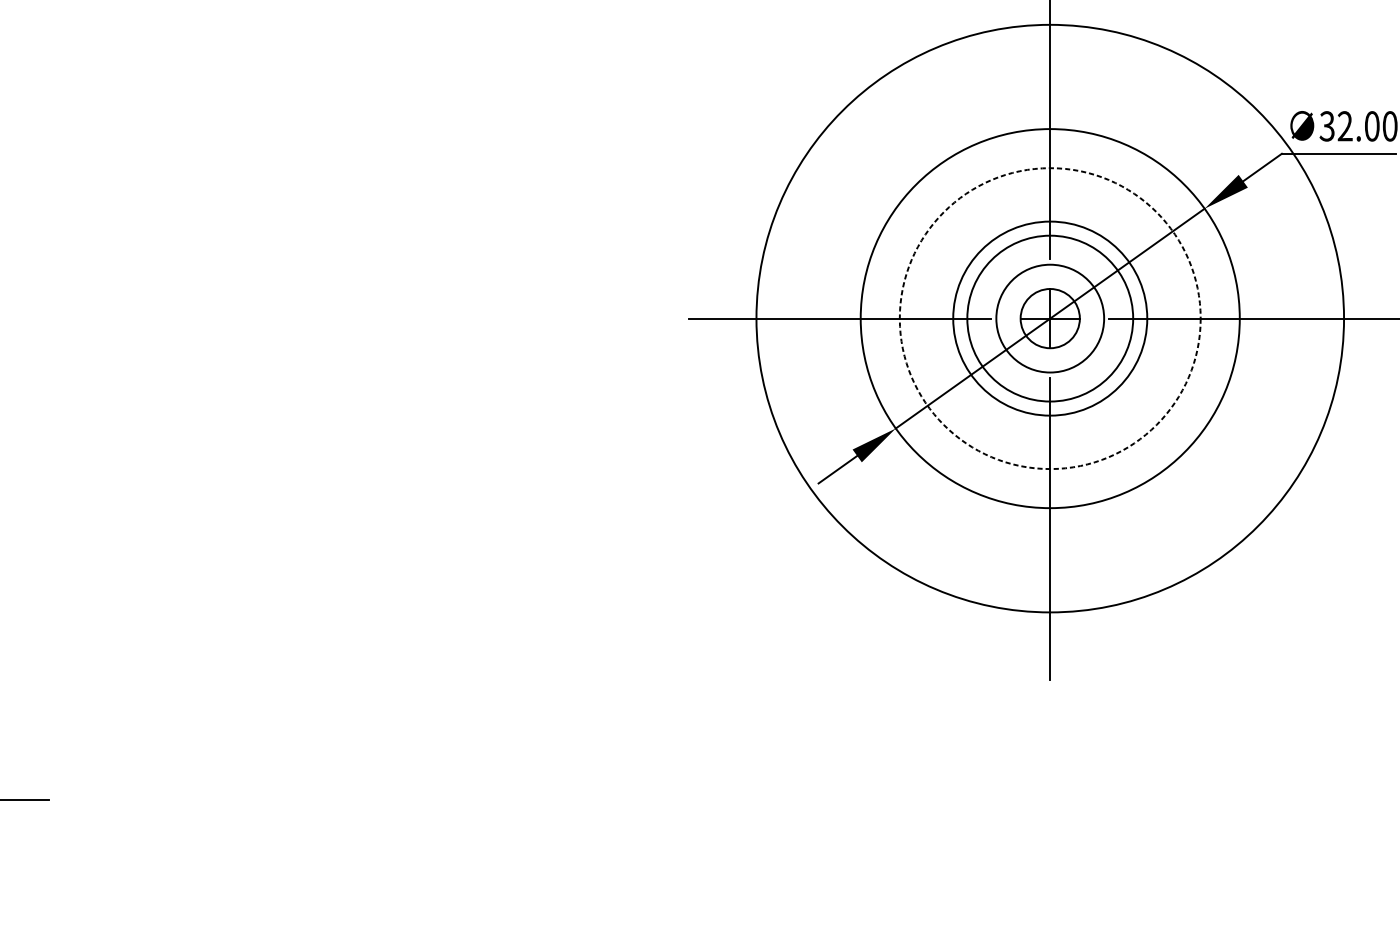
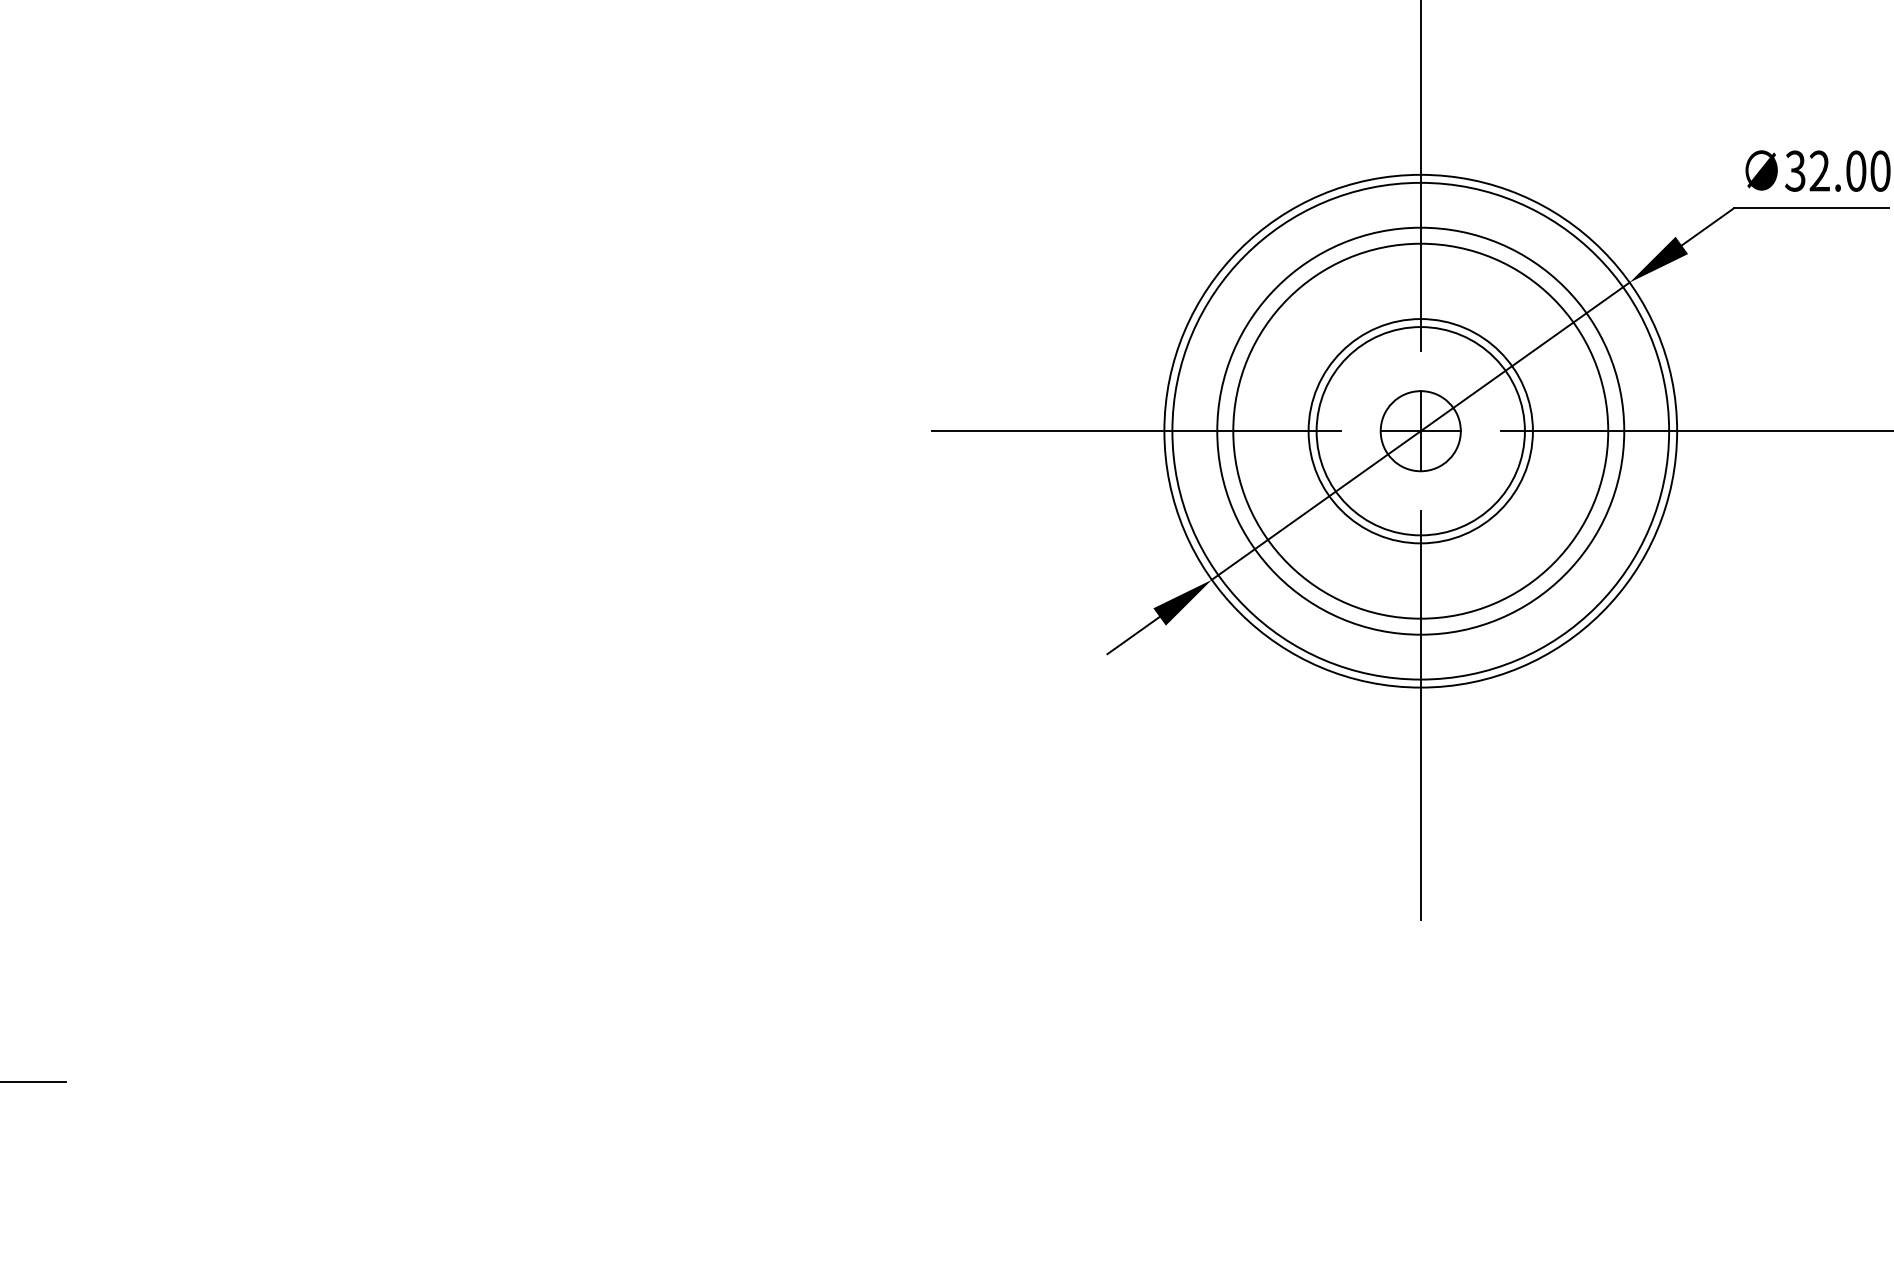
circle: (1050, 318) -> (1420, 430), dashed -> solid
circle: (1050, 318) -> (1420, 430), size x0.62
circle: (1050, 318) -> (1420, 430), size x1.43
circle: (1050, 318) -> (1420, 431), size x1.43

